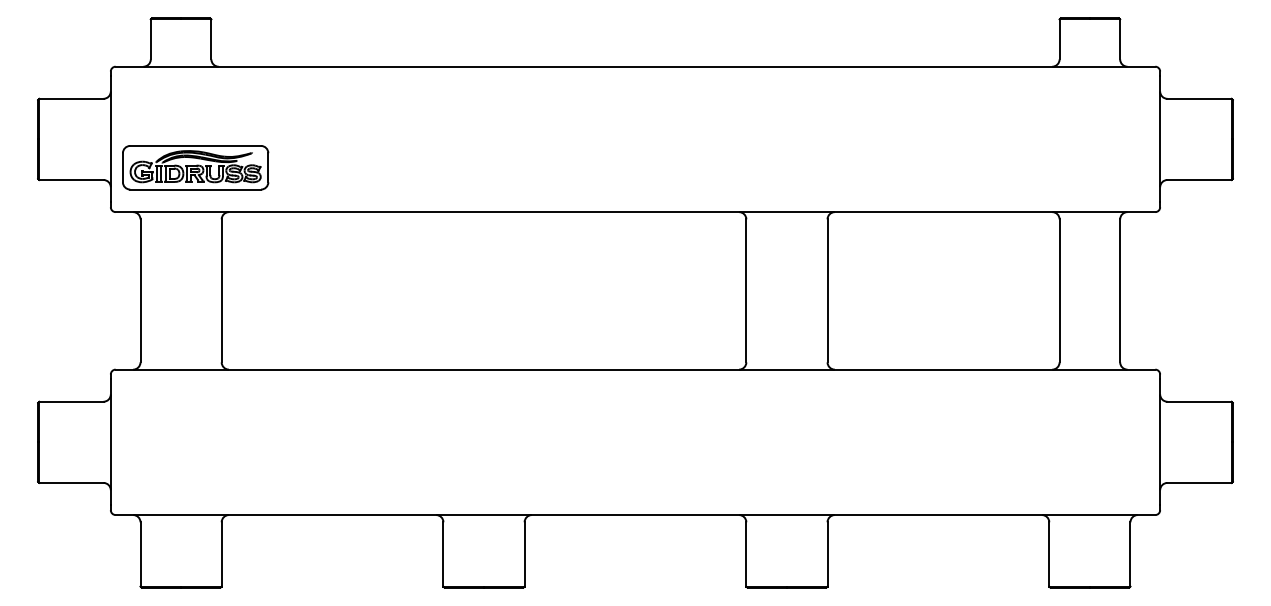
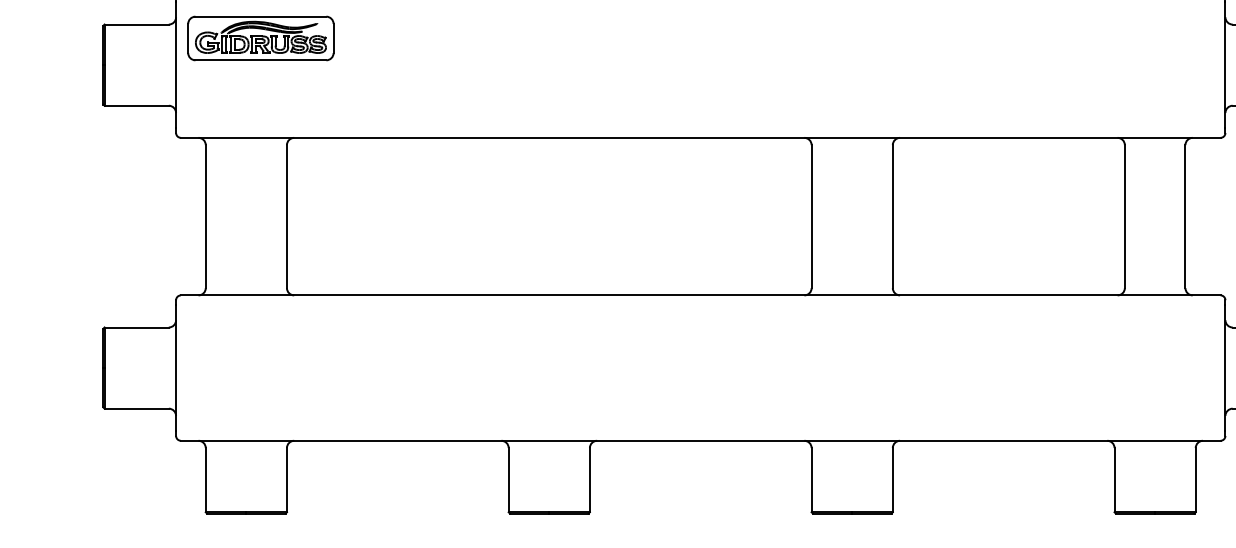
part: (195, 167) -> (260, 38), moved

